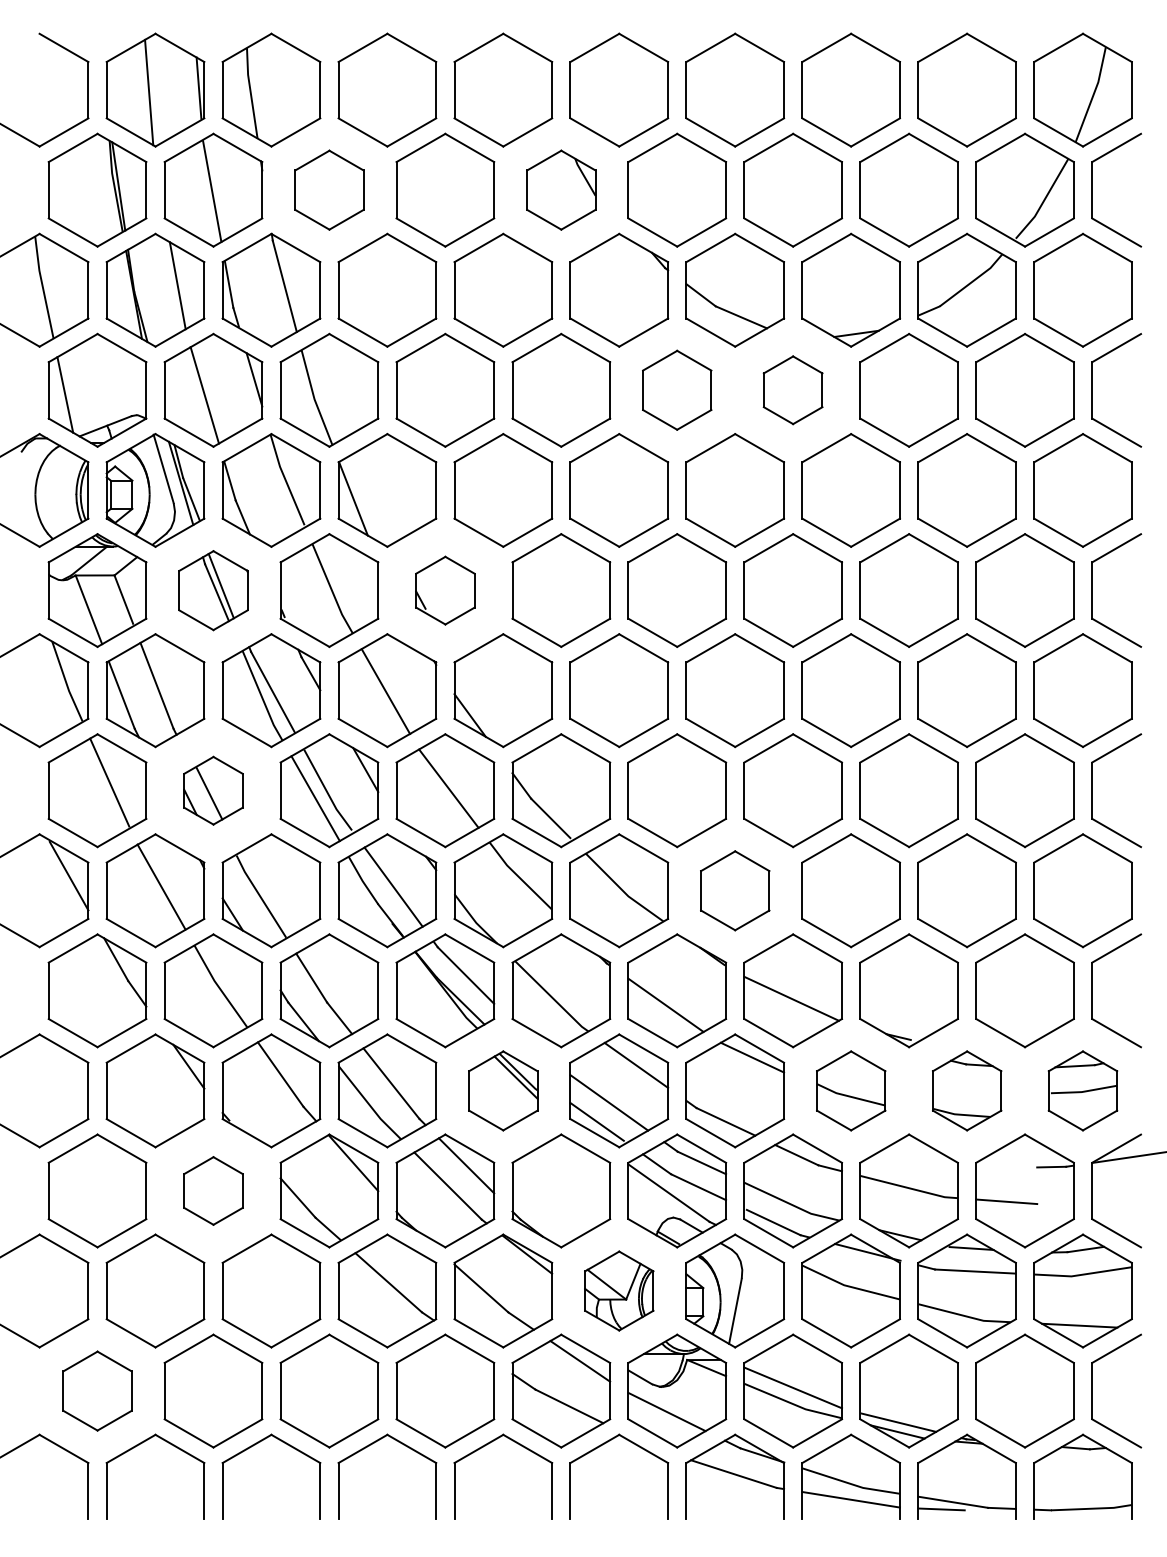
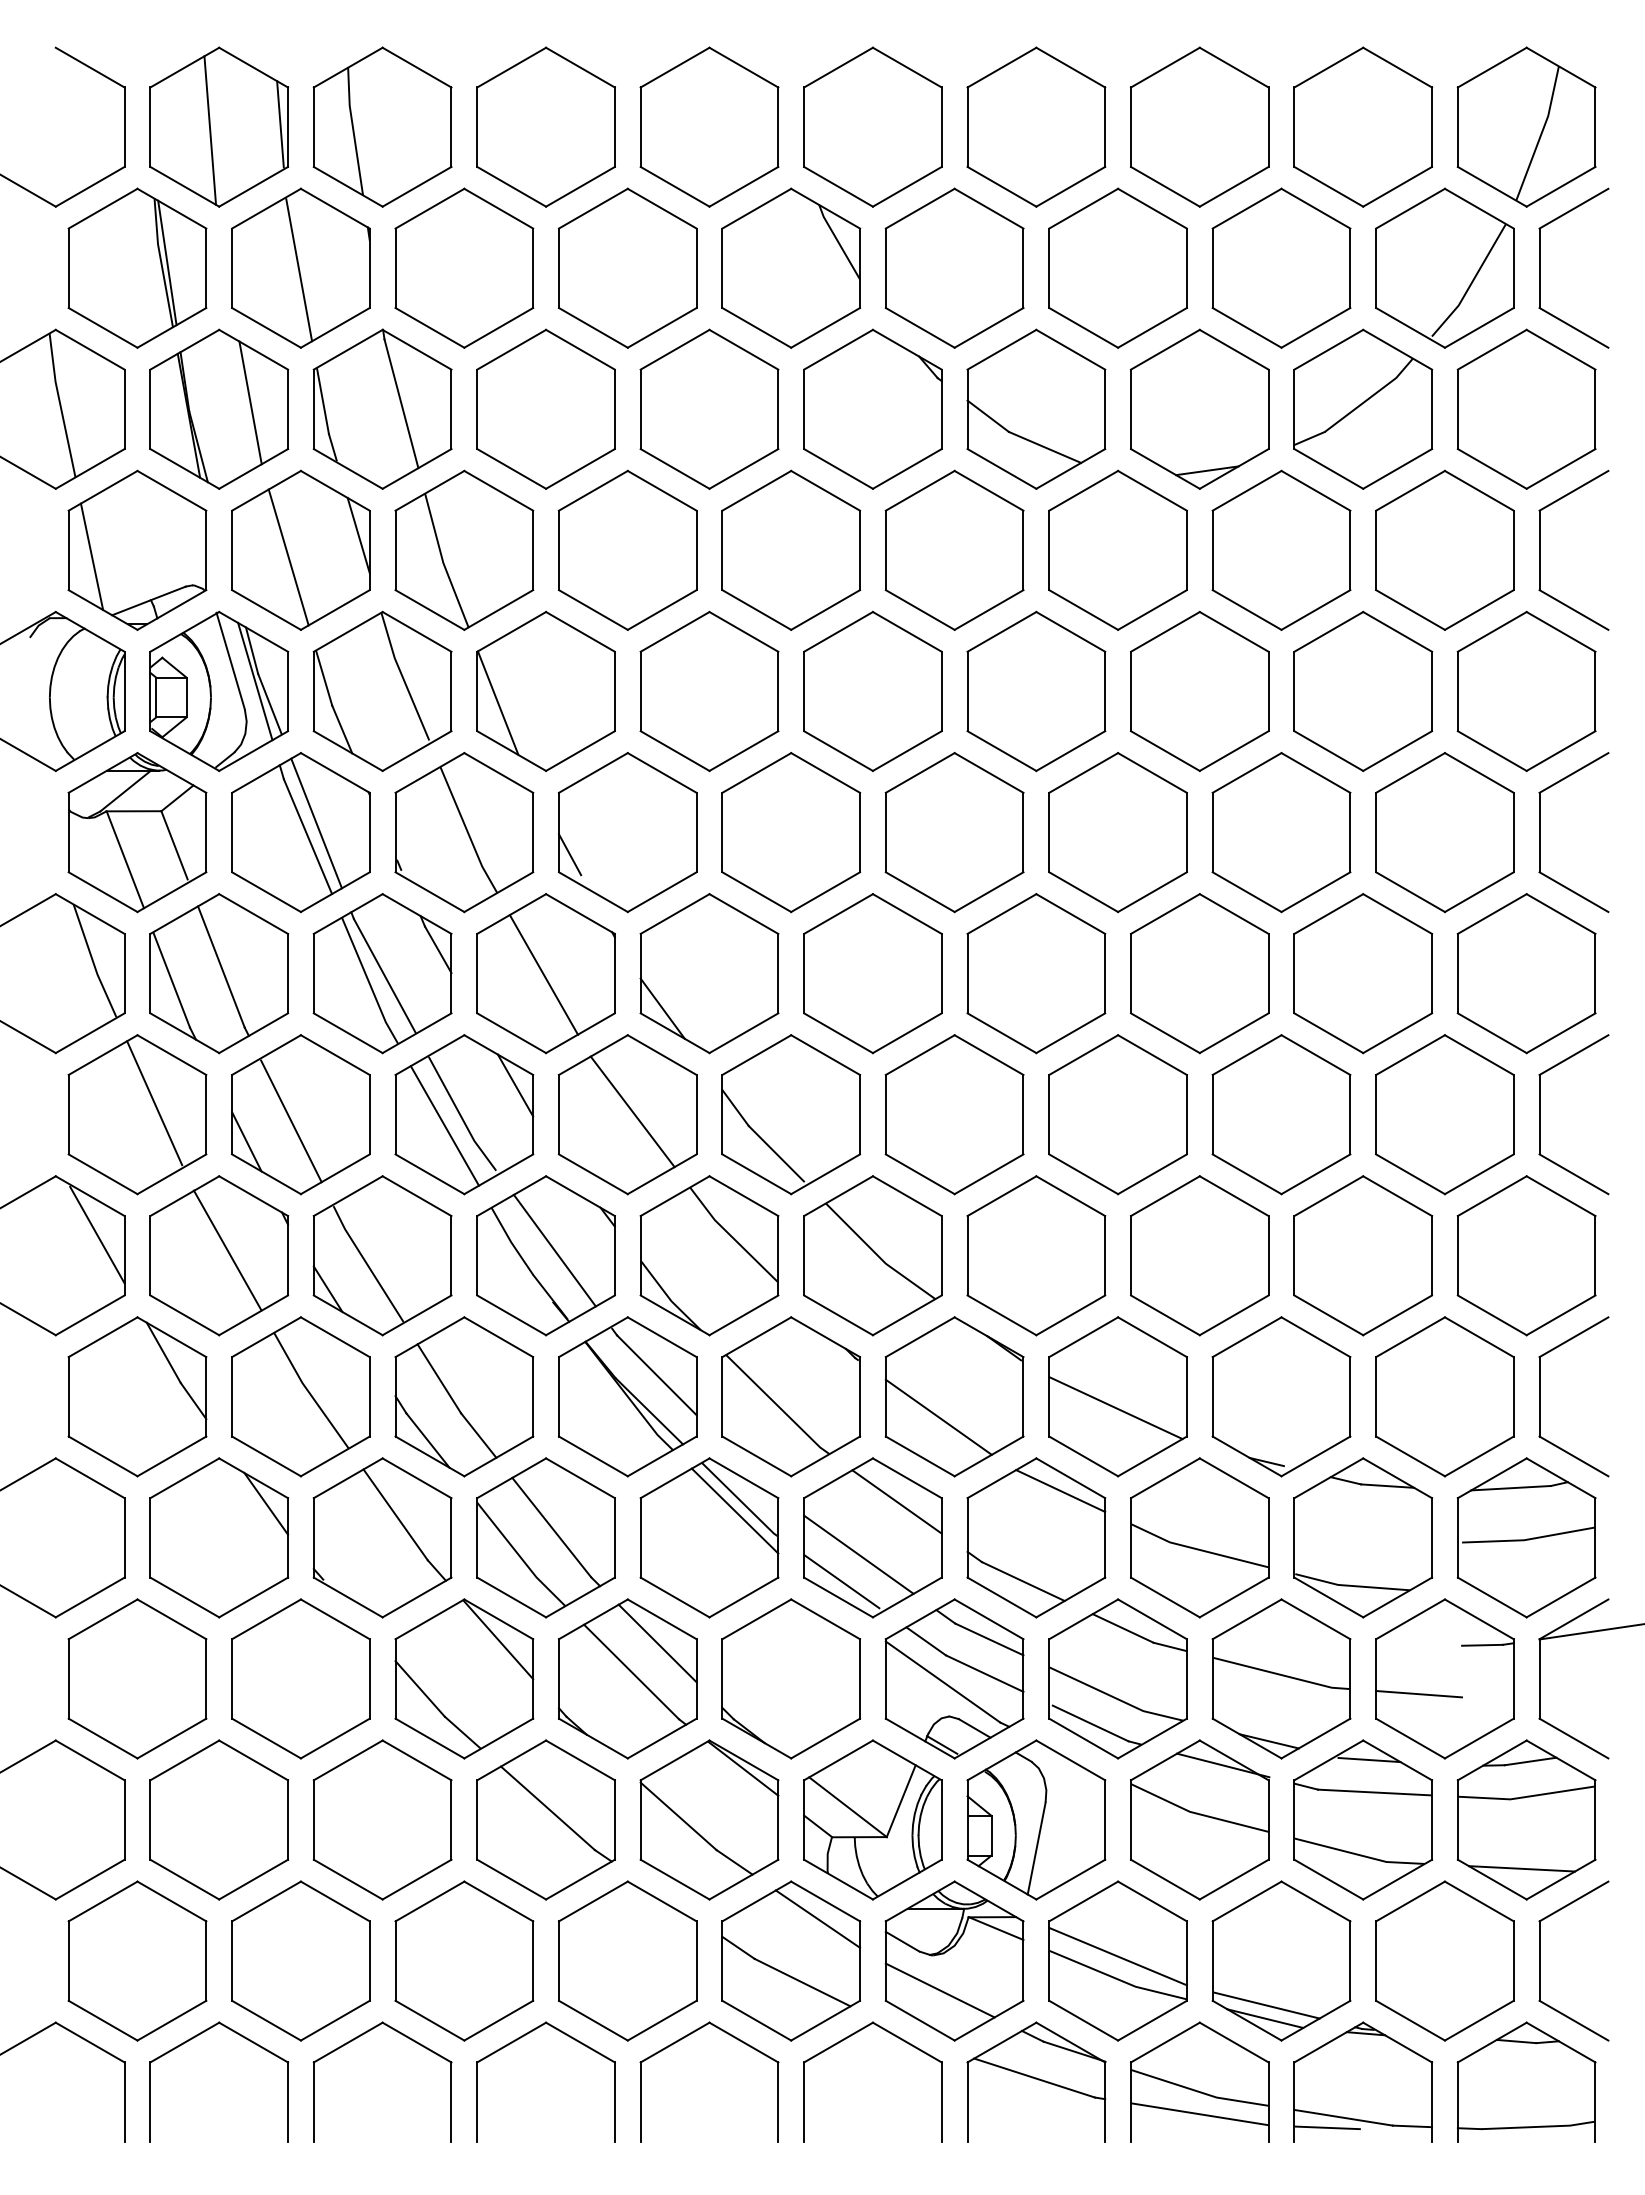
part: (329, 189) -> (464, 267), size x1.43
part: (561, 189) -> (791, 267), size x1.43
part: (677, 389) -> (954, 549), size x1.43
part: (792, 389) -> (1117, 549), size x1.67
part: (213, 590) -> (300, 832), size x1.43
part: (445, 590) -> (627, 832), size x1.67
part: (213, 790) -> (300, 1114), size x1.67
part: (735, 890) -> (1036, 1255), size x1.43
part: (503, 1090) -> (709, 1537), size x1.43
part: (850, 1090) -> (1199, 1537), size x1.43
part: (967, 1090) -> (1363, 1537), size x1.43
part: (1082, 1090) -> (1526, 1537), size x1.43
part: (213, 1190) -> (300, 1678), size x1.67
part: (618, 1290) -> (872, 1819), size x1.43
part: (97, 1390) -> (137, 1960), size x1.43

